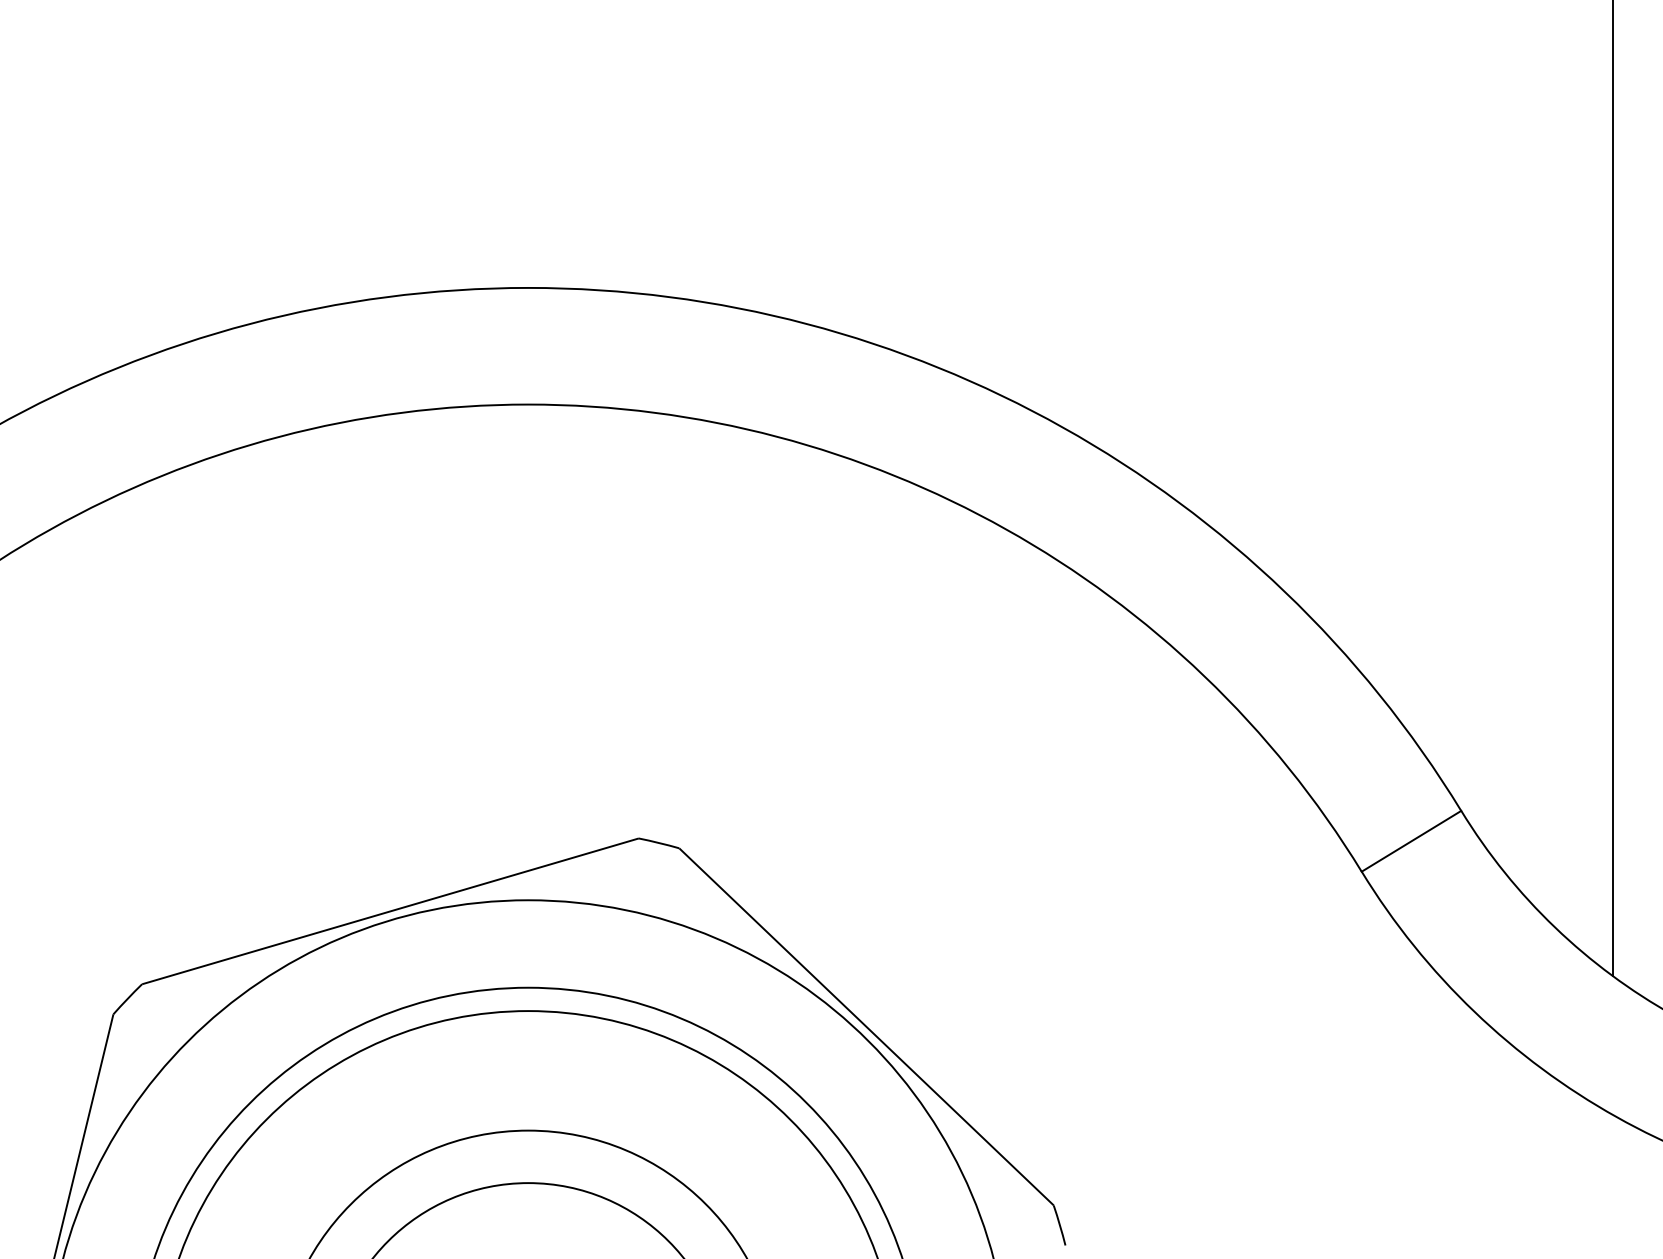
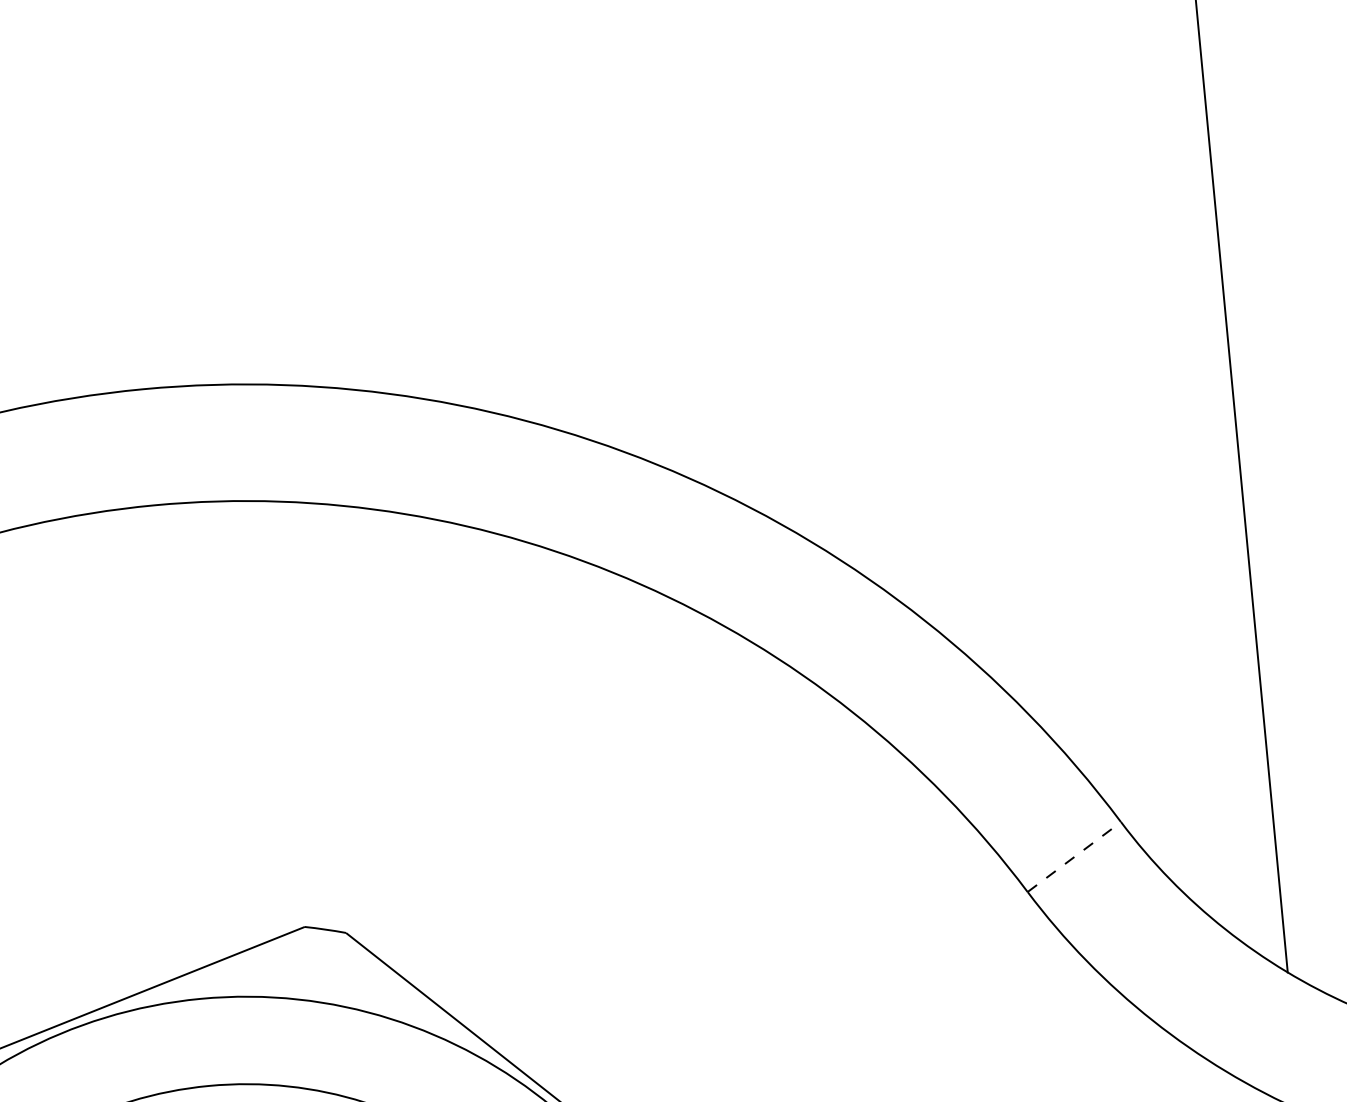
line: (1411, 841) -> (1074, 857), solid -> dashed

